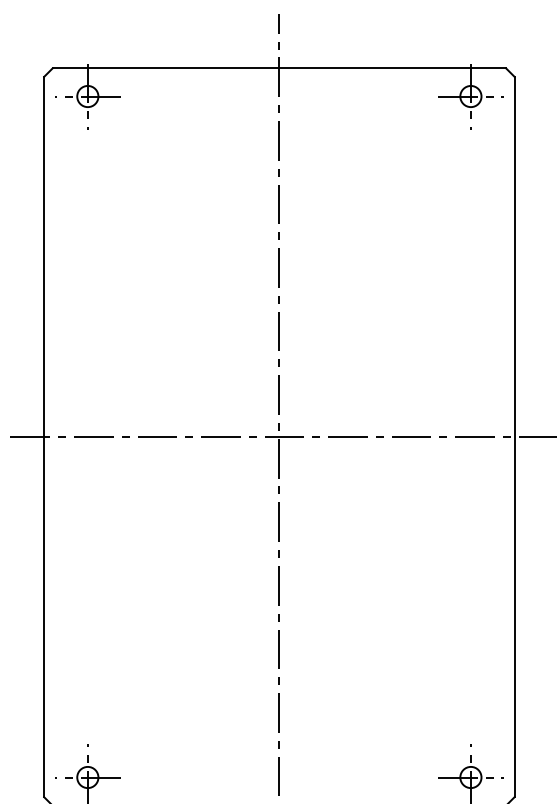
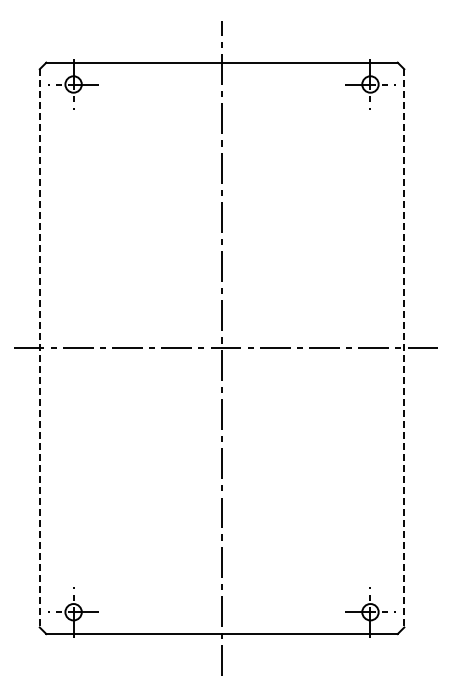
line: (43, 437) -> (39, 348), solid -> dashed
line: (514, 437) -> (404, 348), solid -> dashed

